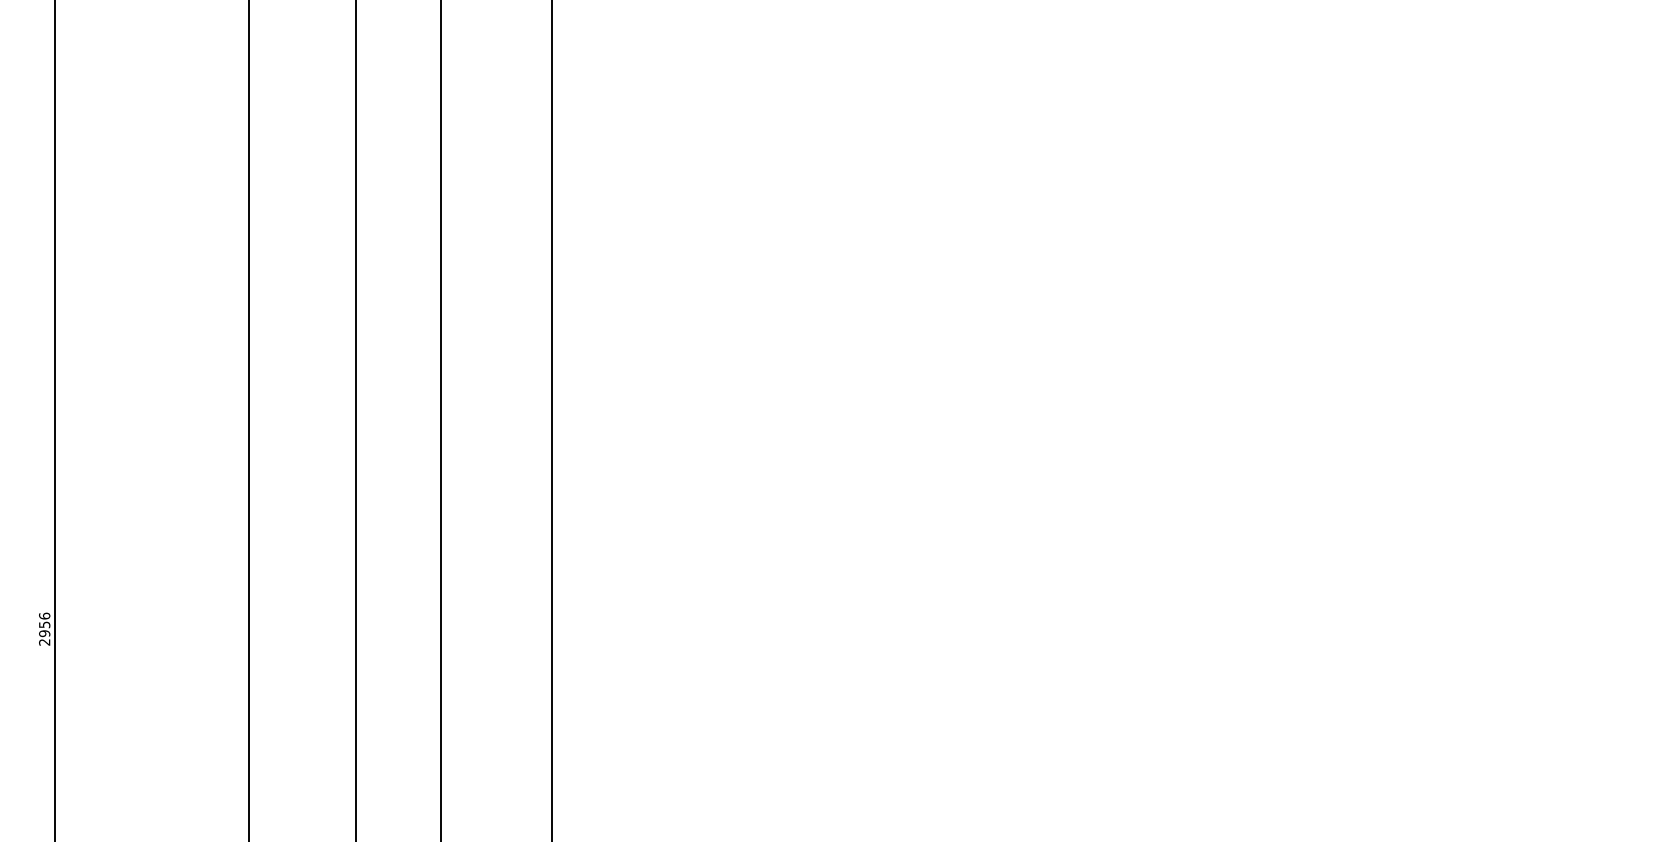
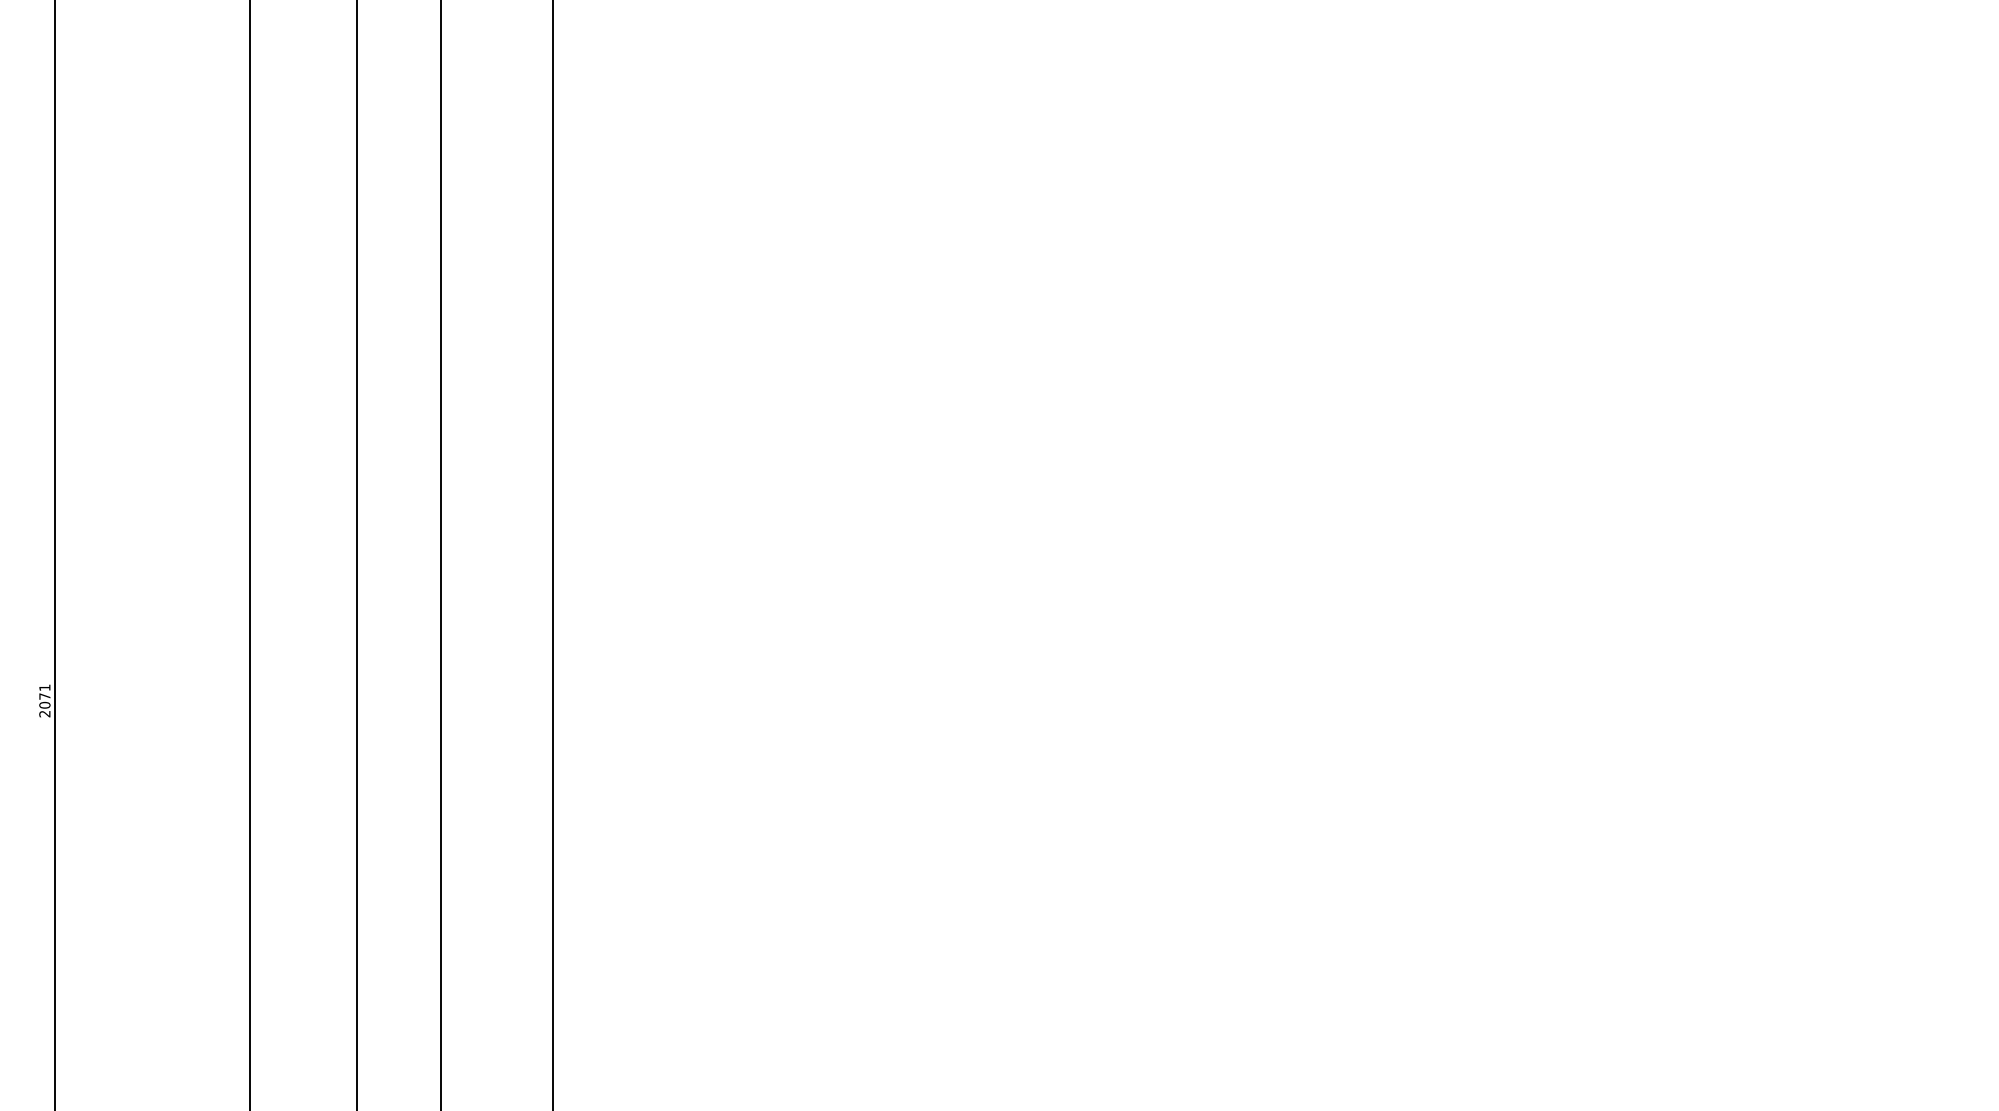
text: (44, 624) -> (44, 696), 2956 -> 2071

